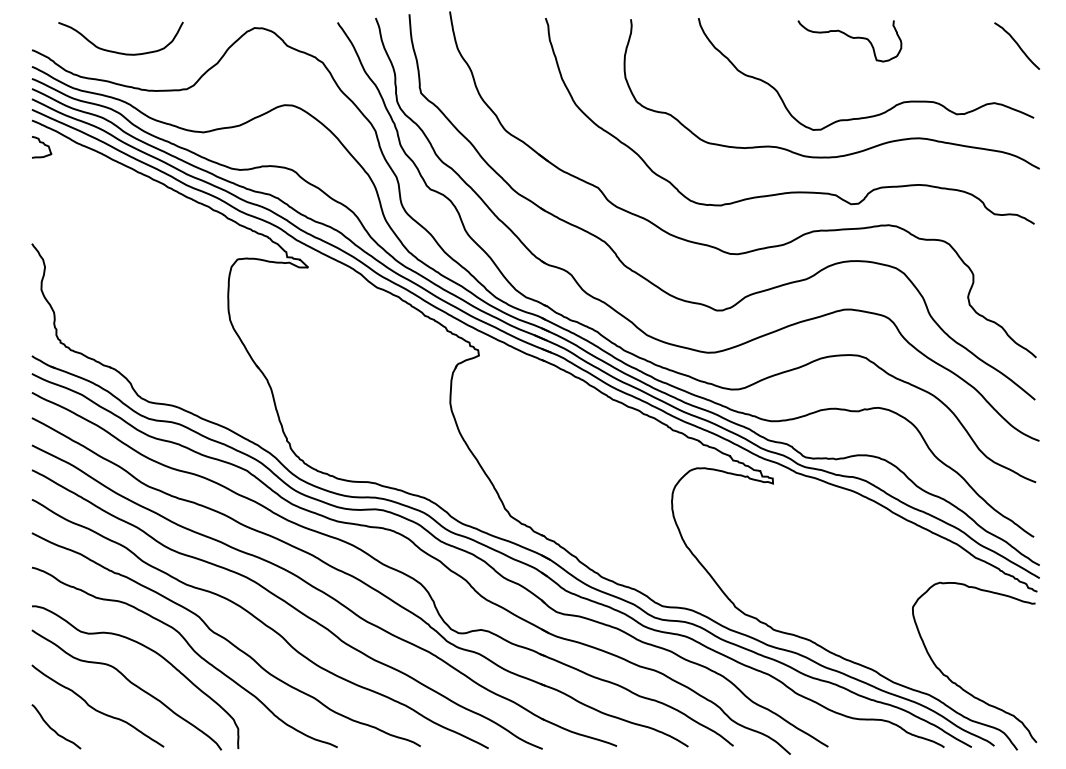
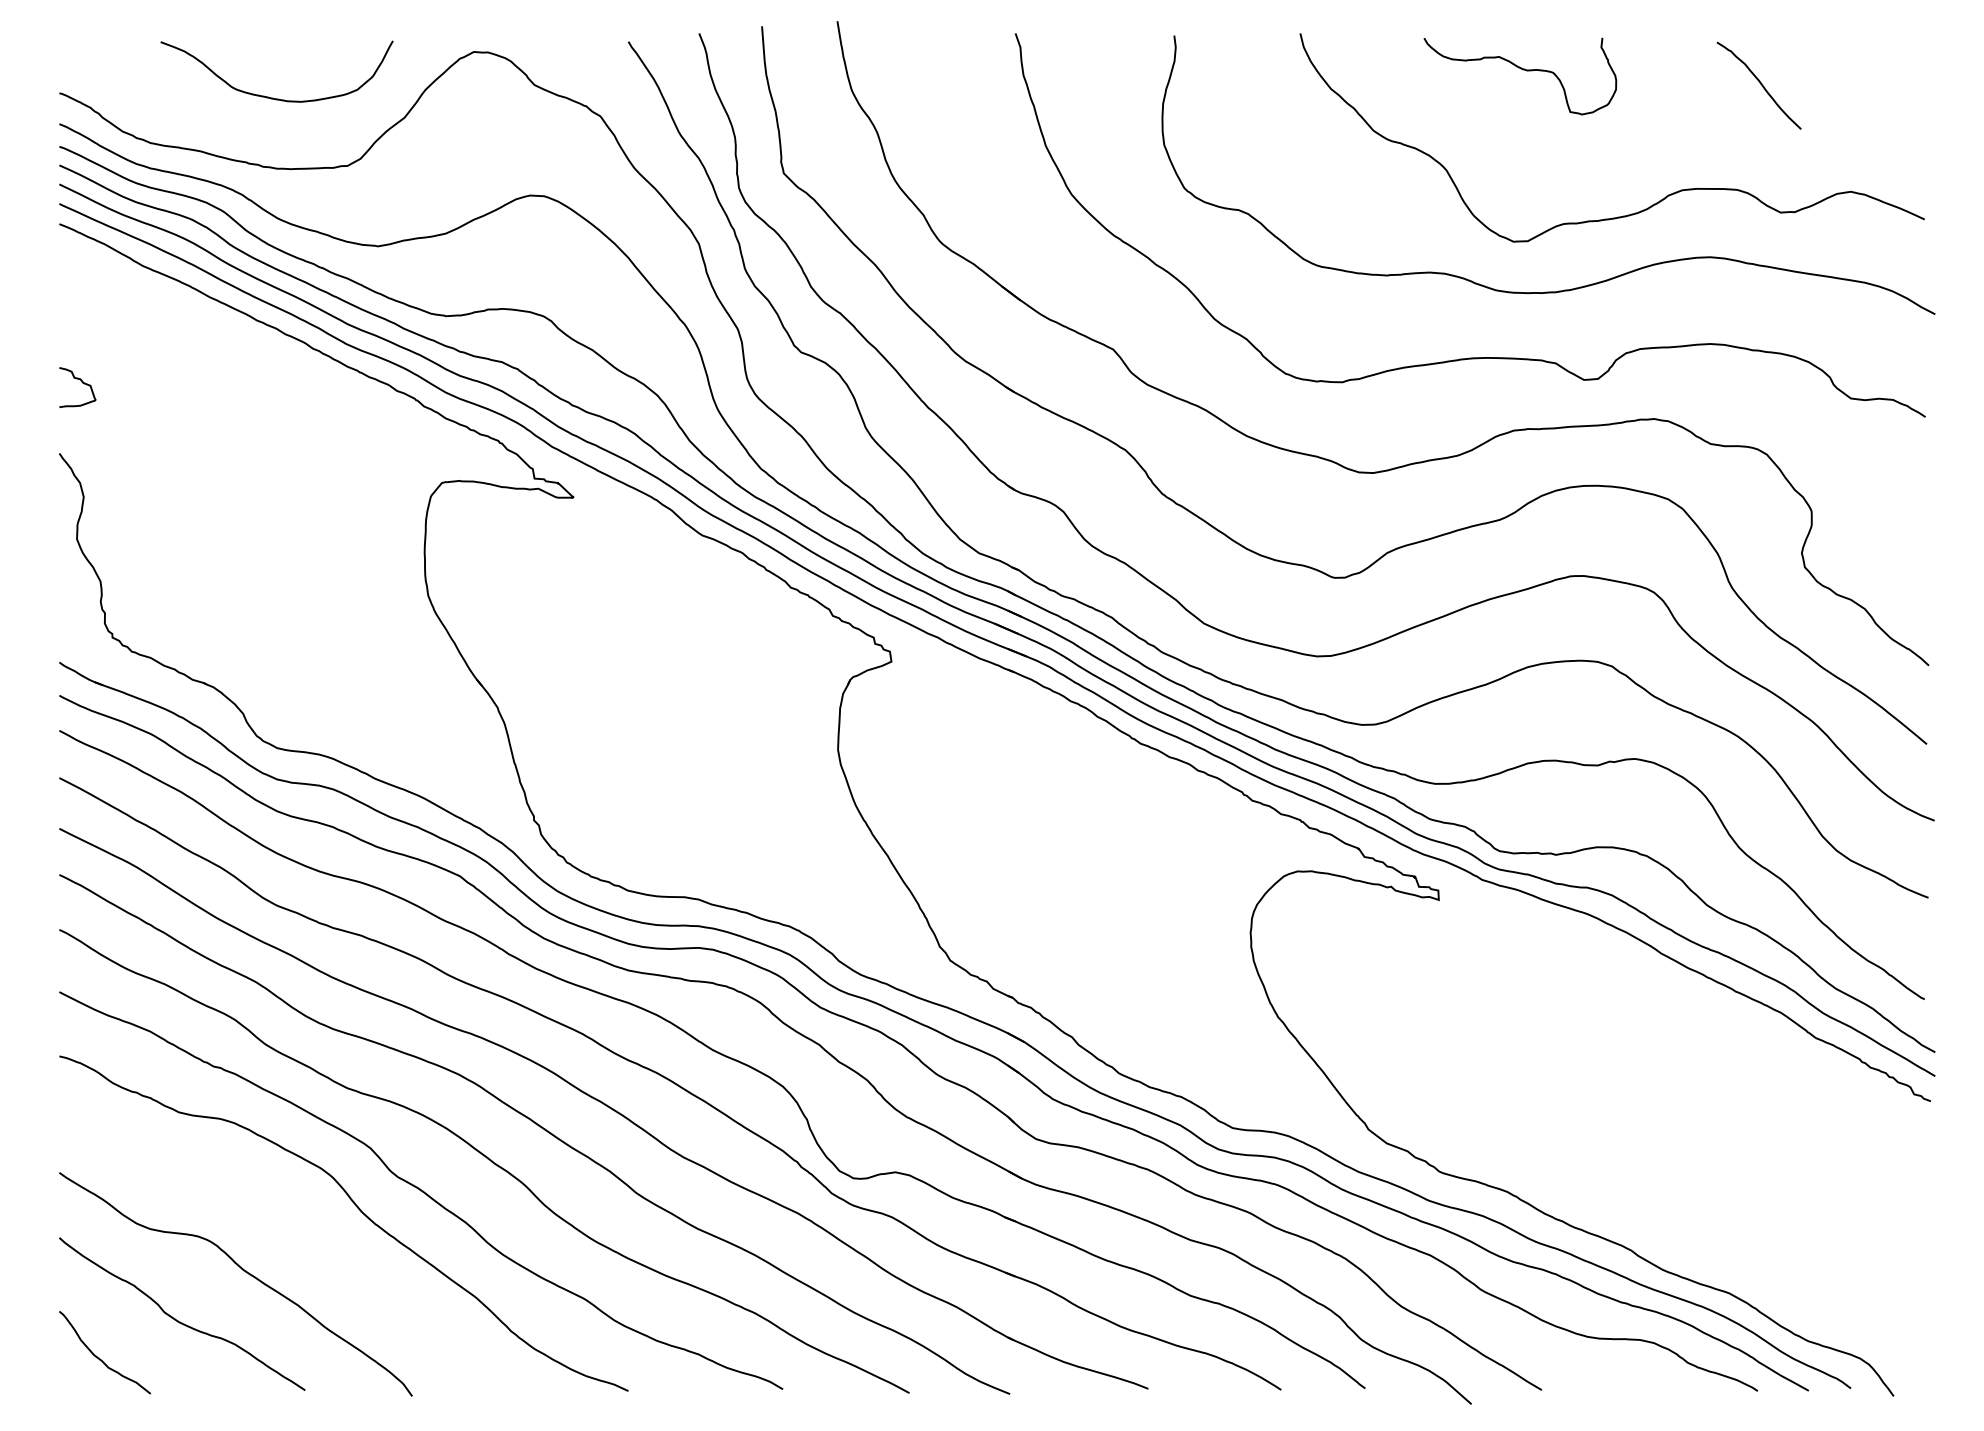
curve: (851, 38) -> (1523, 71), moved
curve: (1017, 45) -> (1759, 84), moved
curve: (116, 51) -> (268, 95), moved
curve: (43, 144) -> (80, 382), moved
curve: (148, 649) -> (276, 1208), removed
curve: (958, 684) -> (1784, 1273), removed

